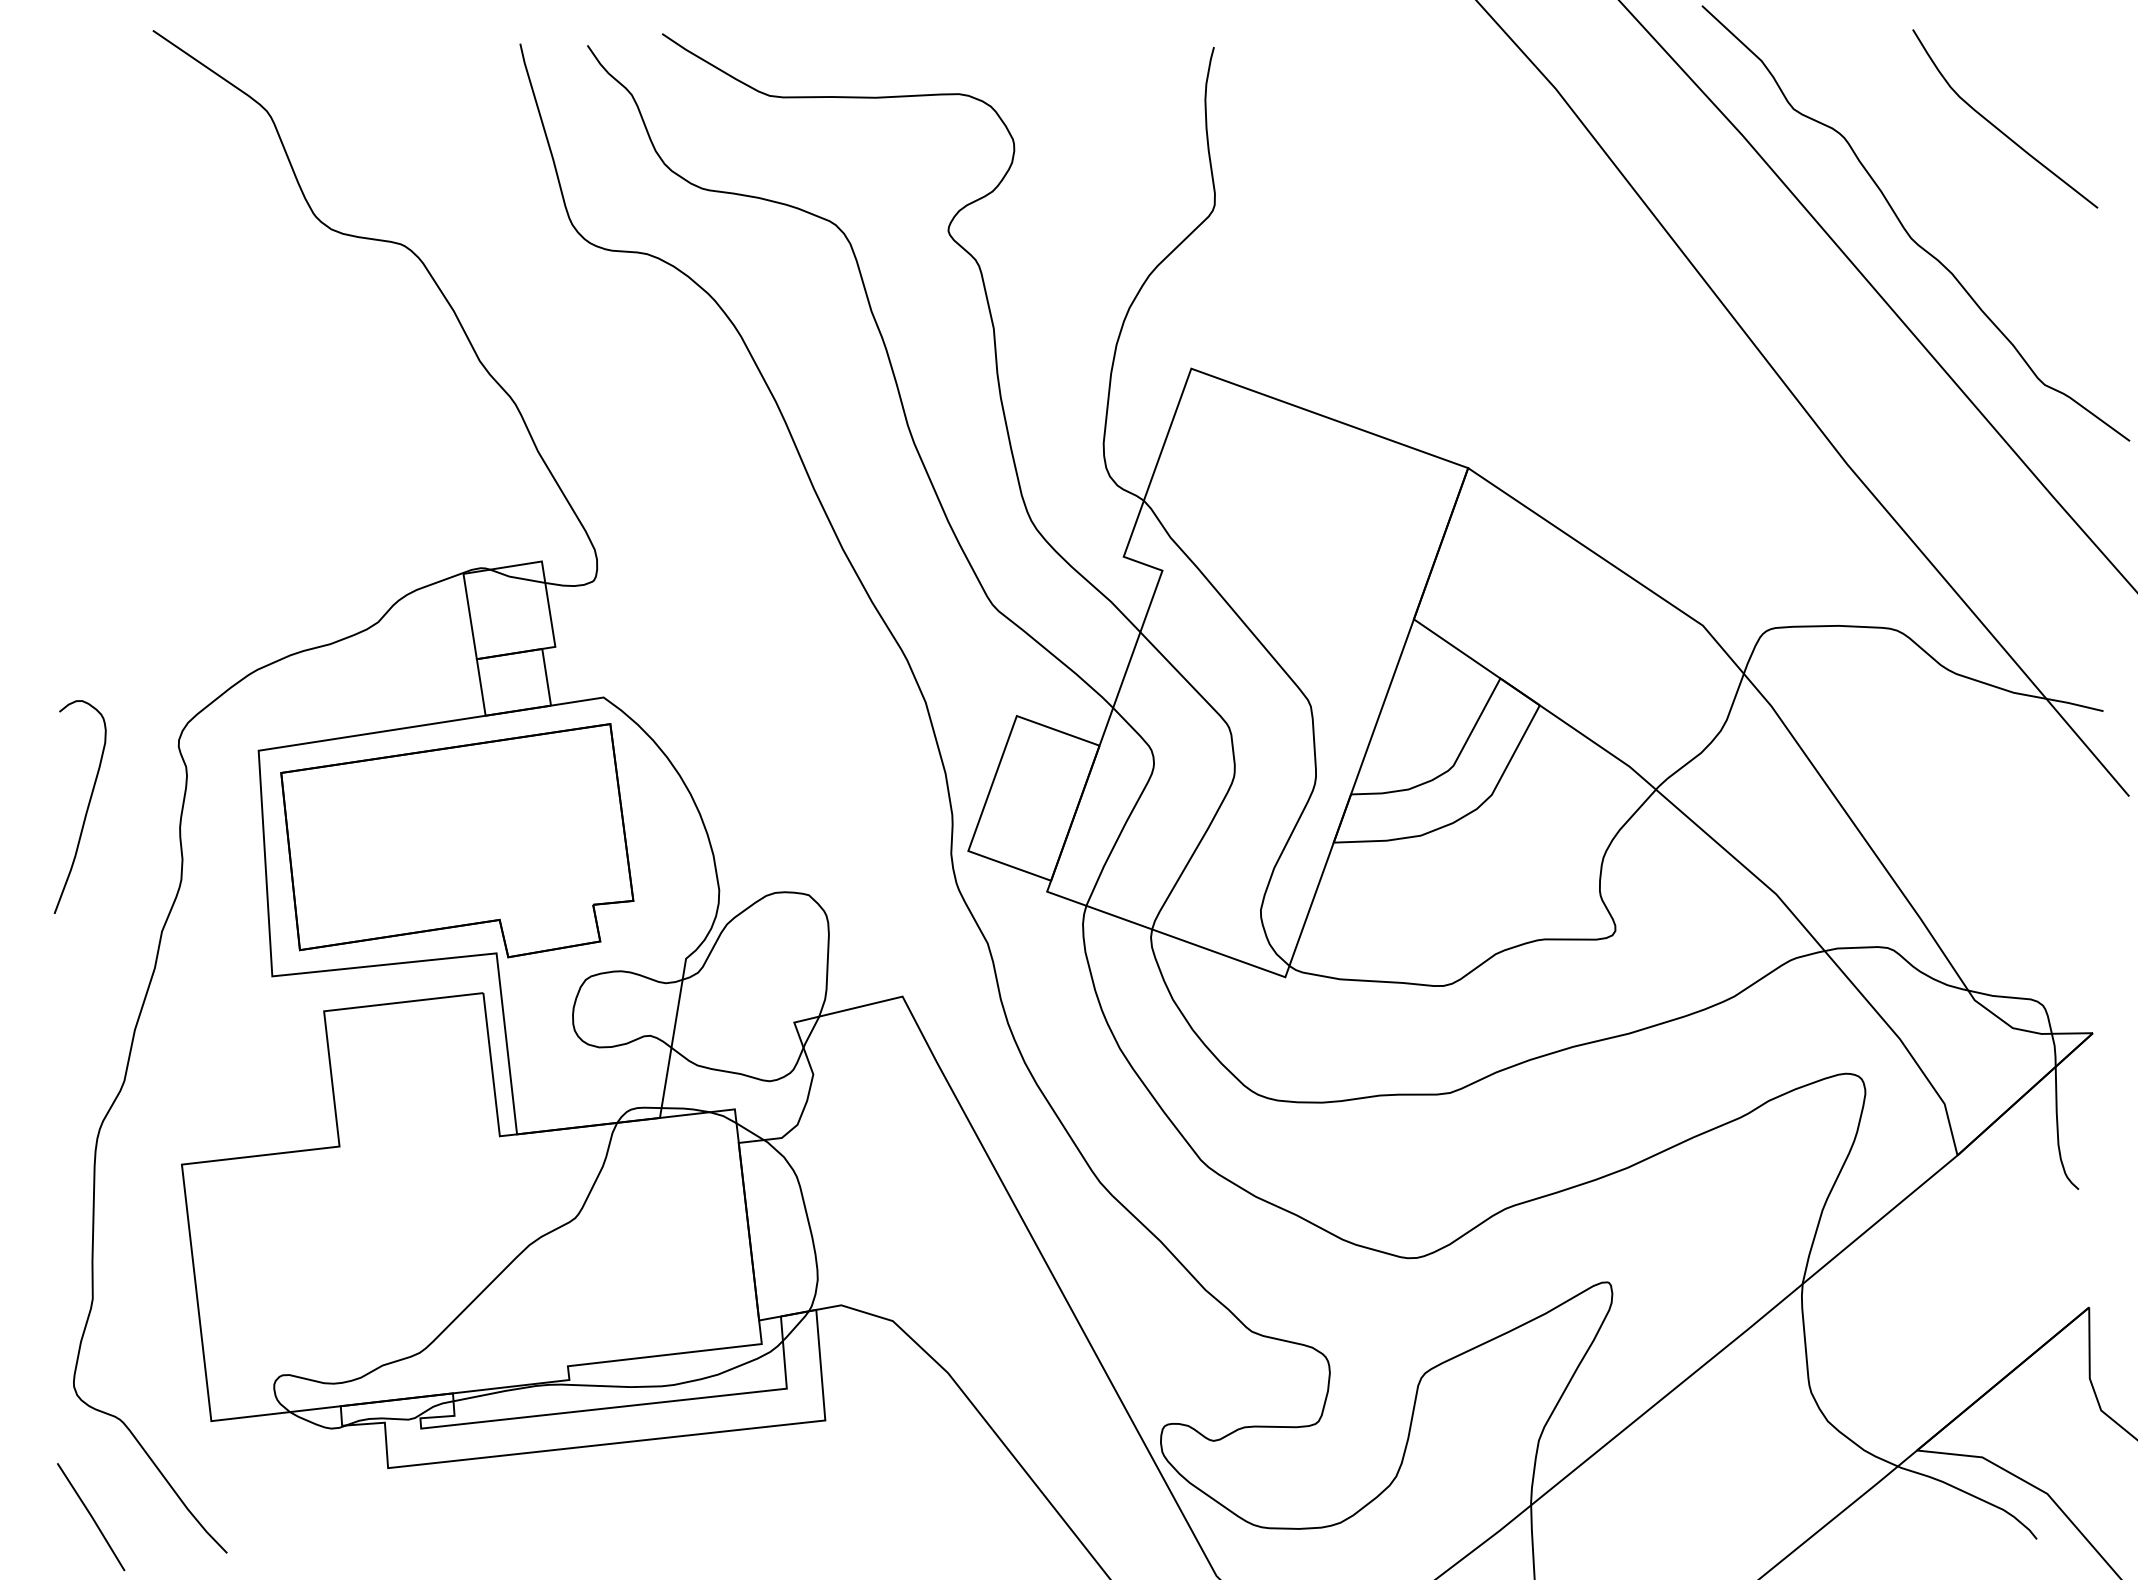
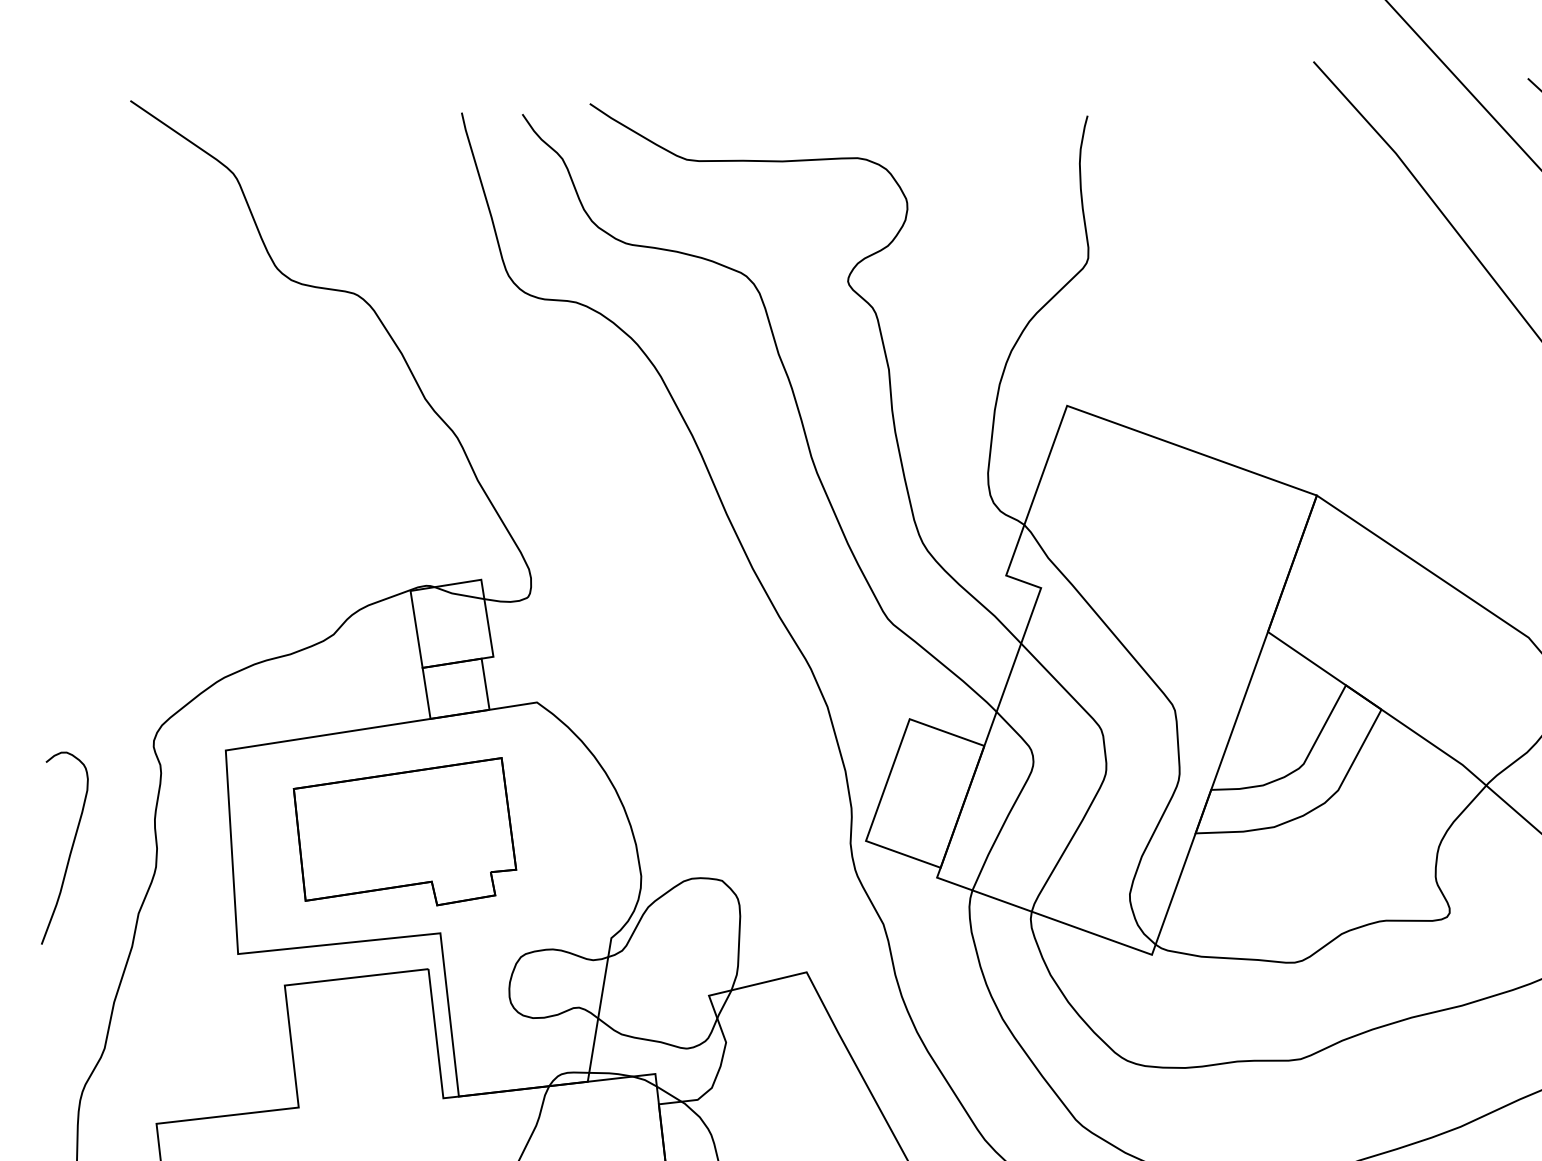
curve: (86, 808) -> (70, 849), moved
part: (457, 840) -> (405, 831), size x0.7

